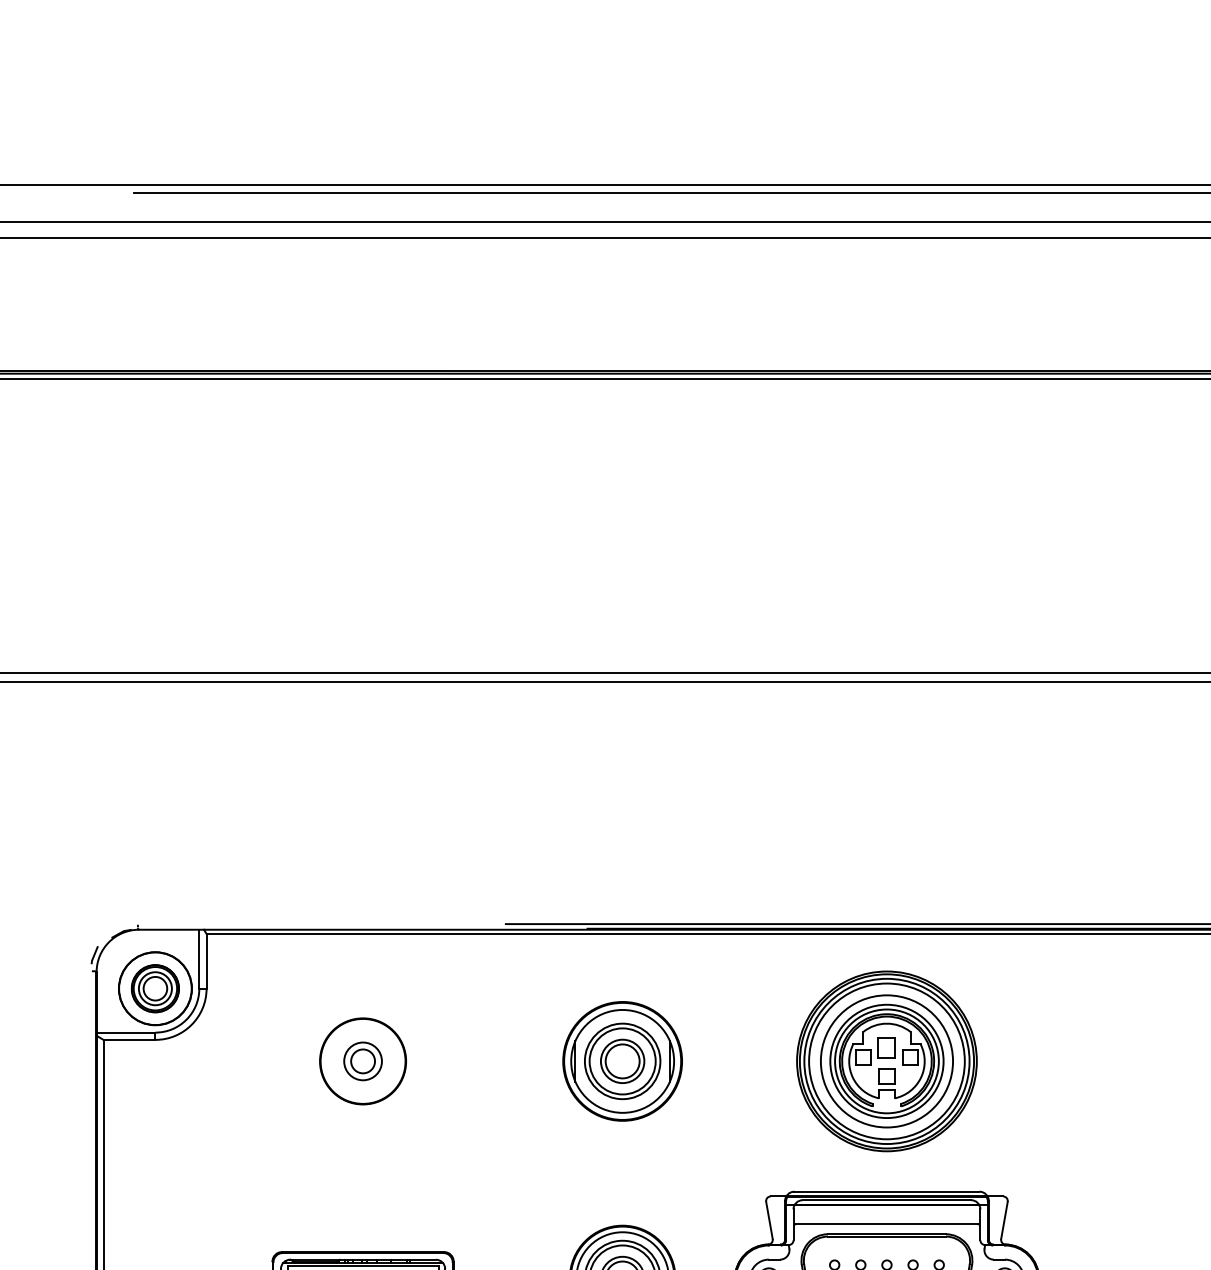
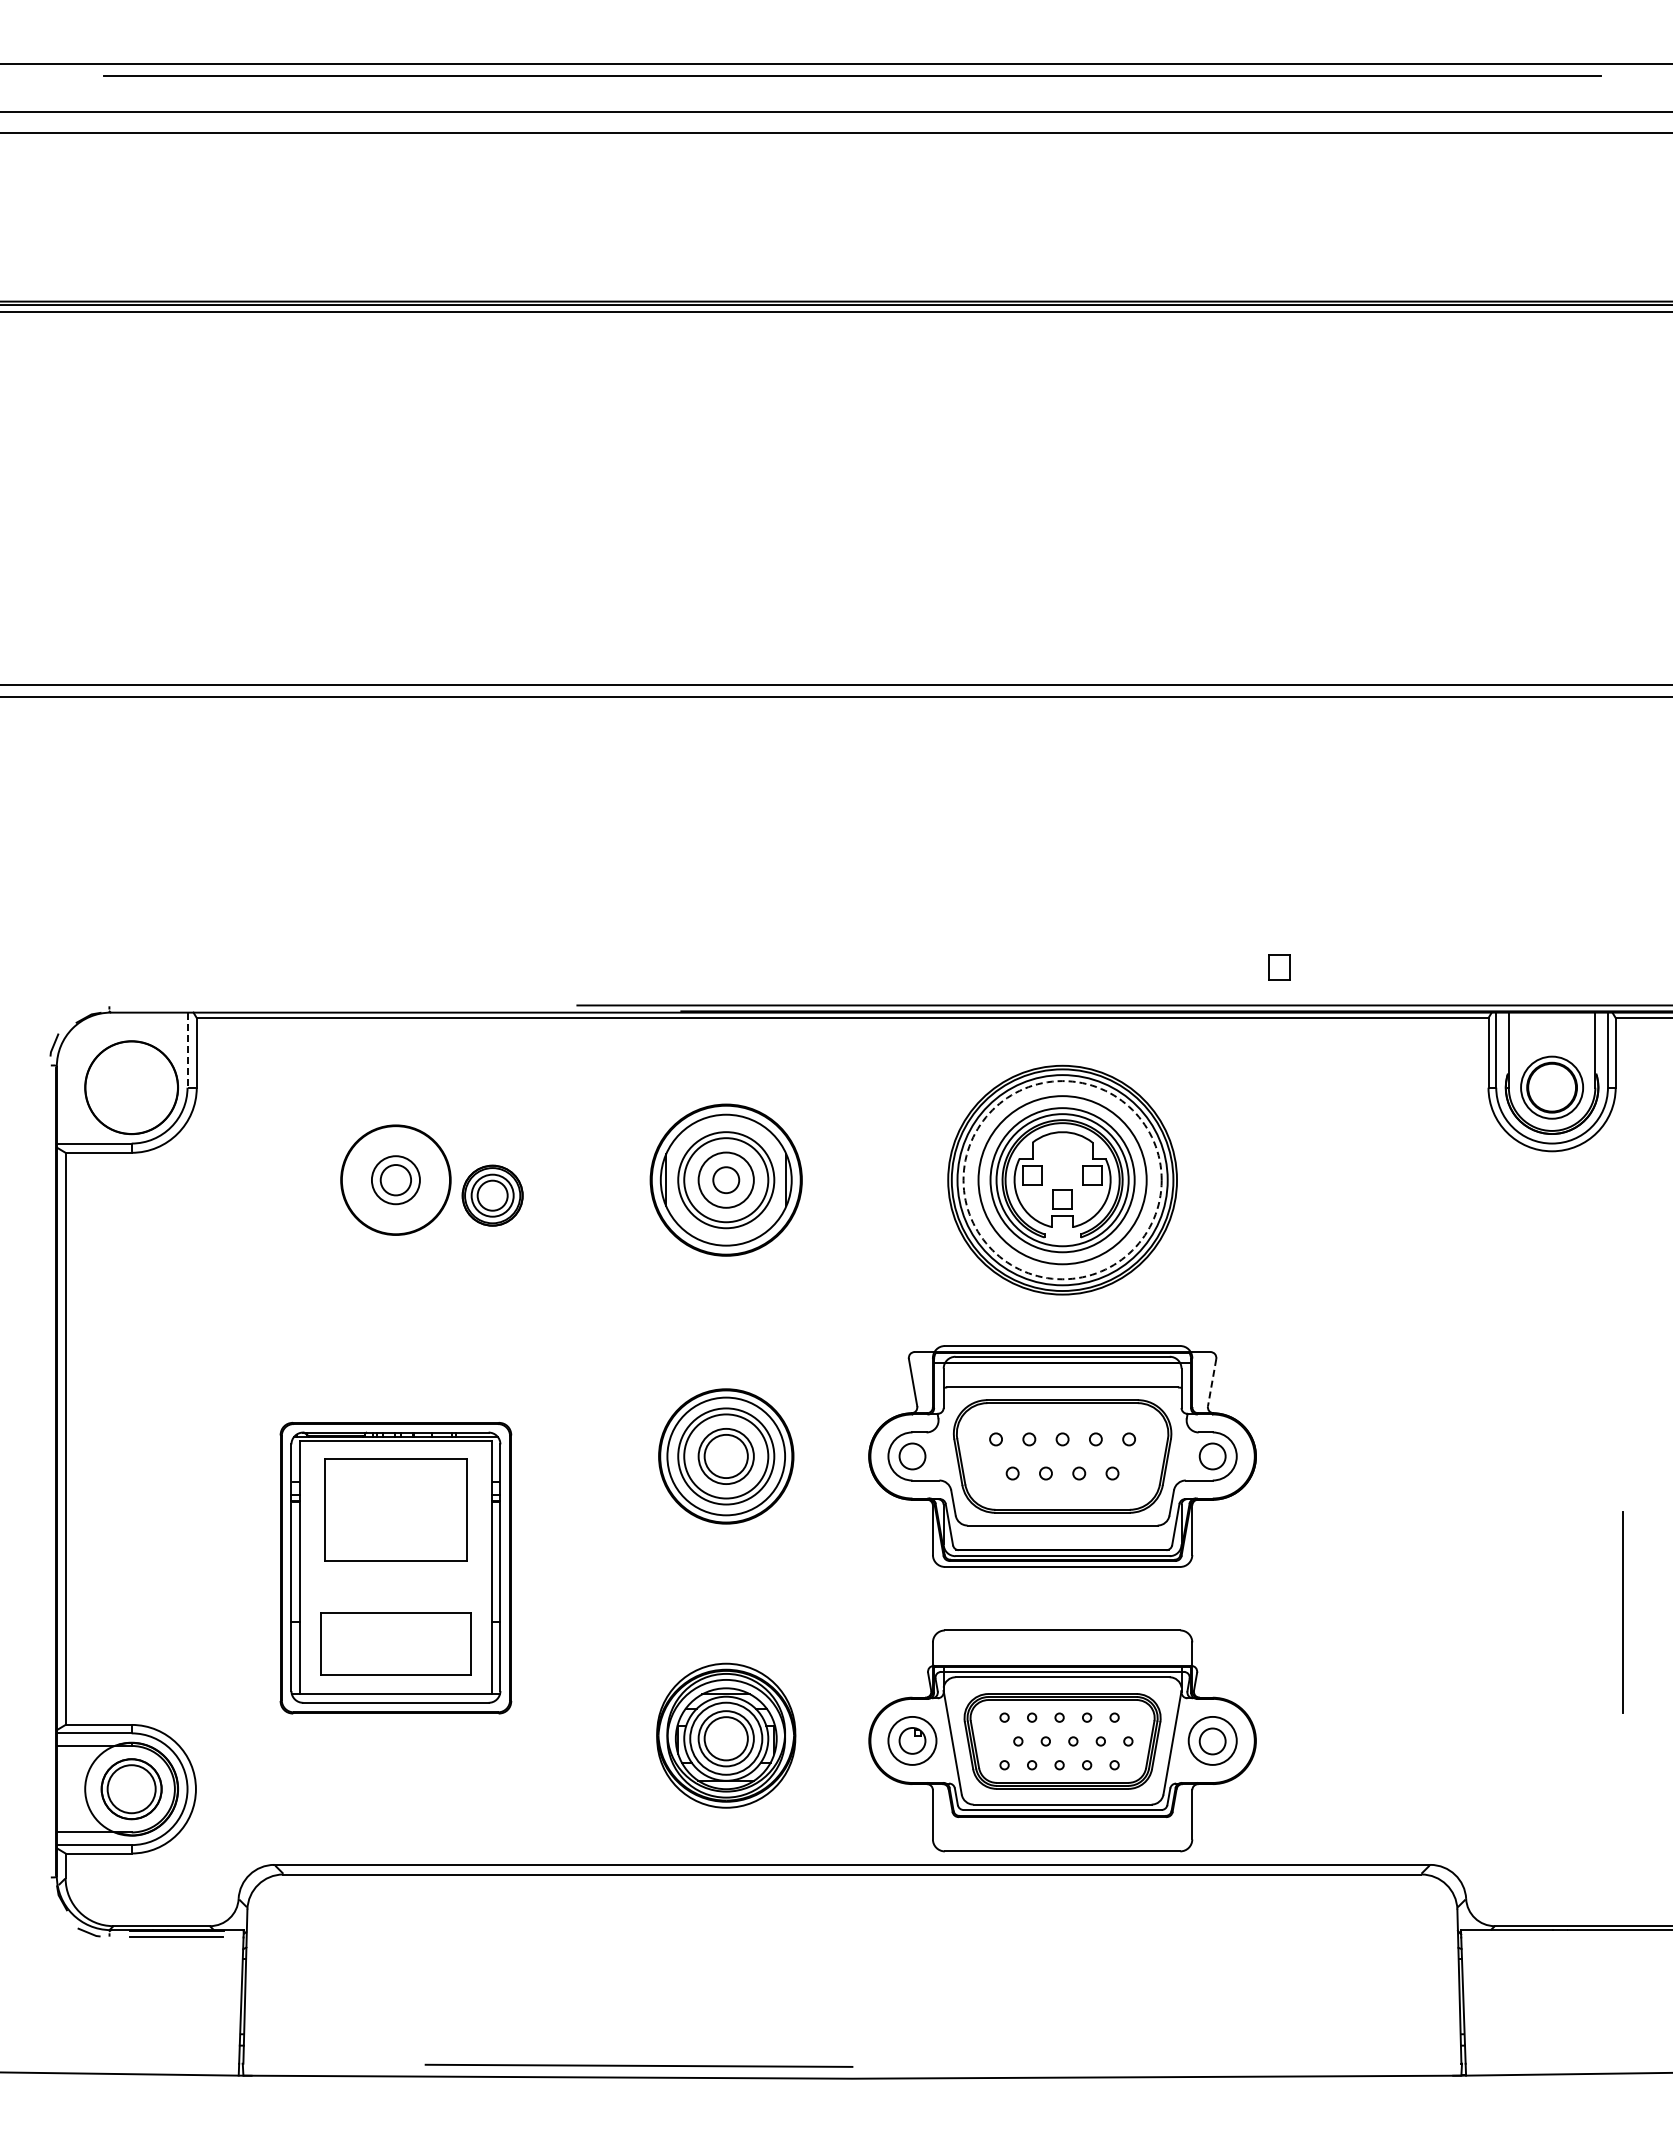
line: (199, 959) -> (187, 1050), solid -> dashed
part: (155, 988) -> (492, 1195), moved
part: (886, 1047) -> (1279, 967), moved
circle: (622, 1060) -> (725, 1179), size x0.6
circle: (886, 1061) -> (1062, 1180), solid -> dashed
line: (1004, 1220) -> (1212, 1382), solid -> dashed

